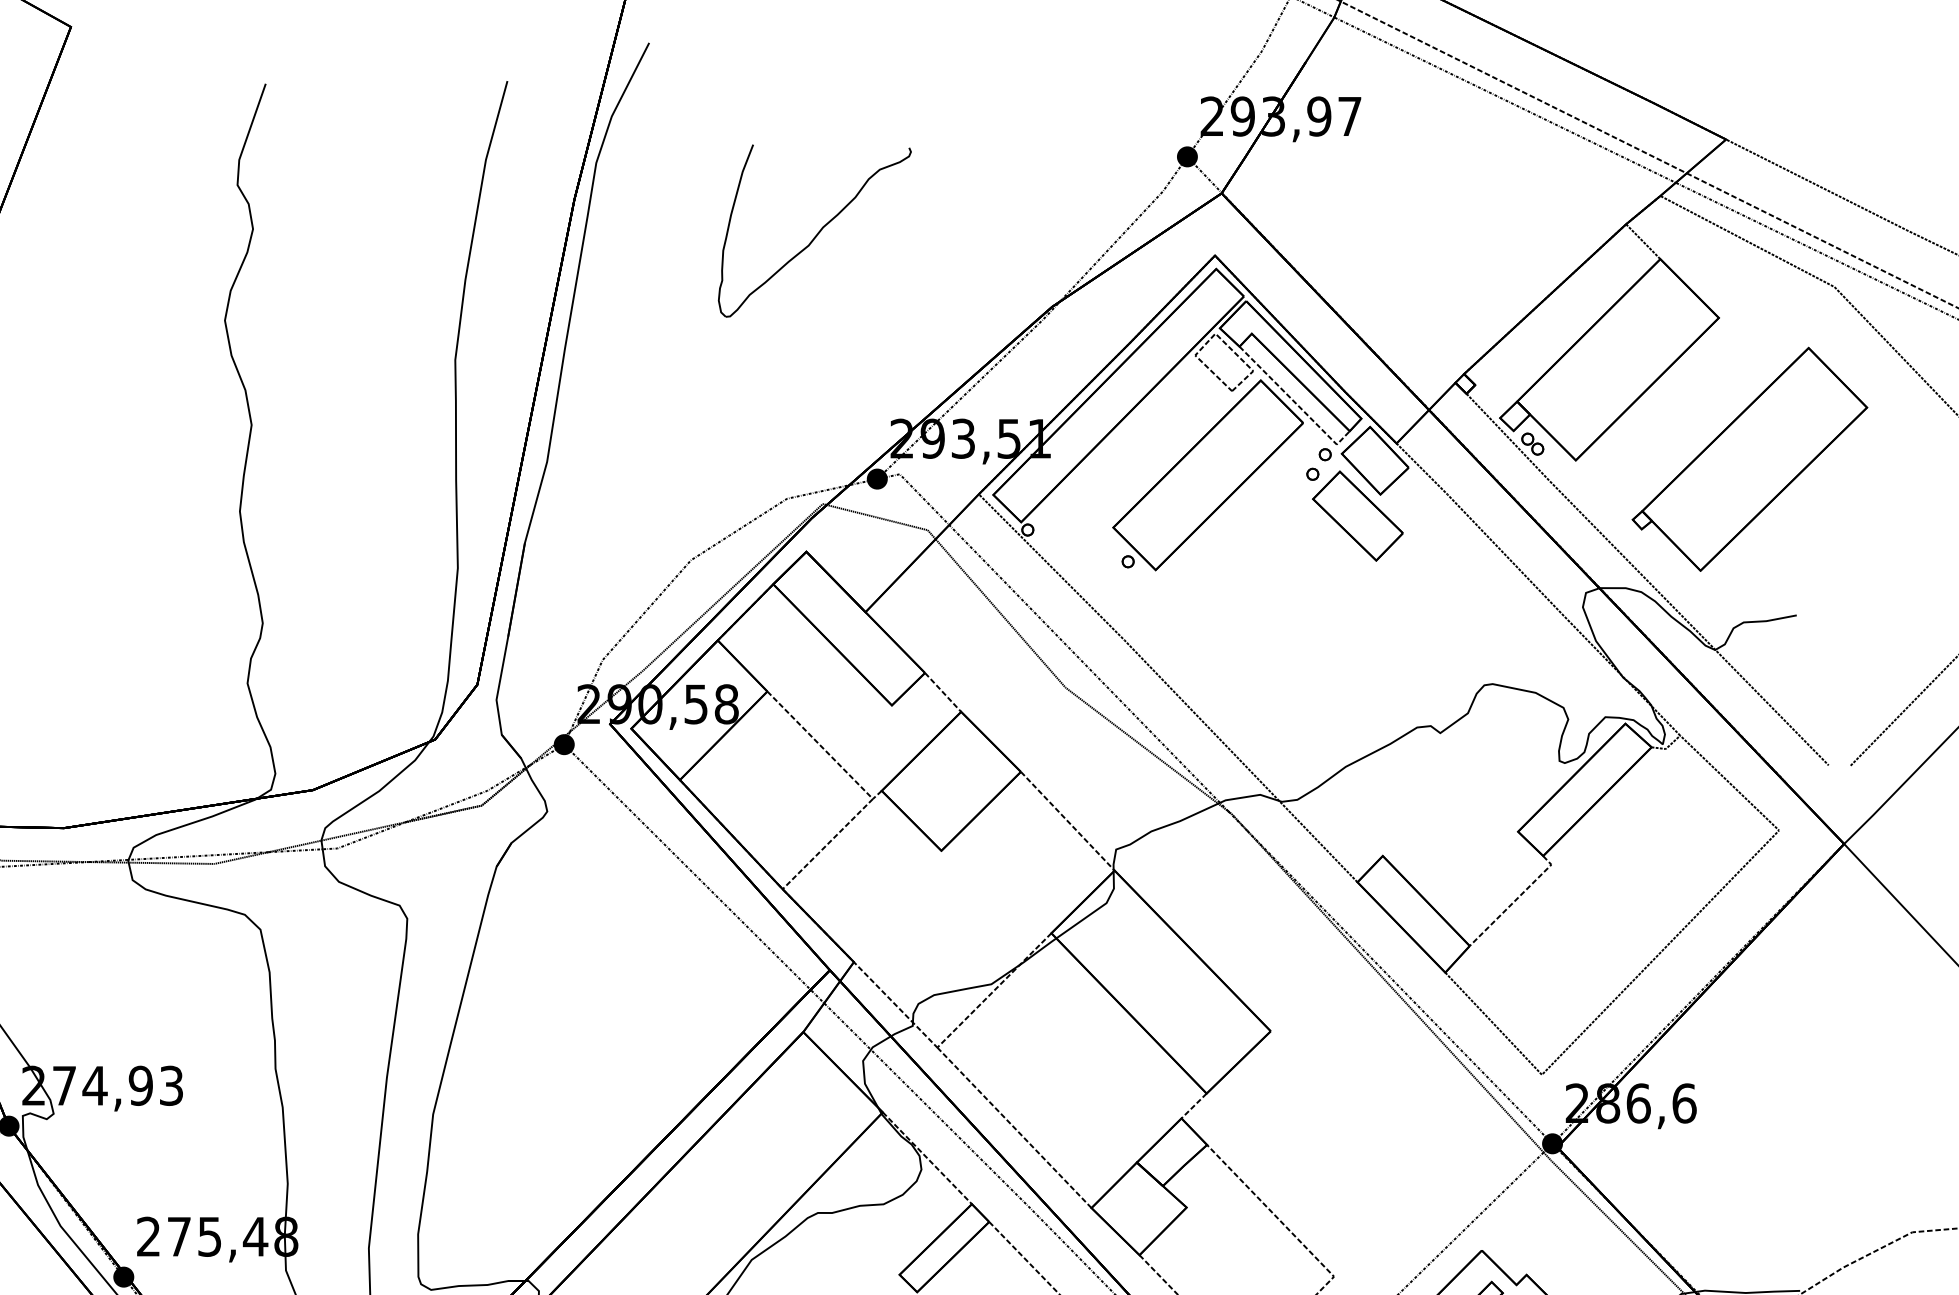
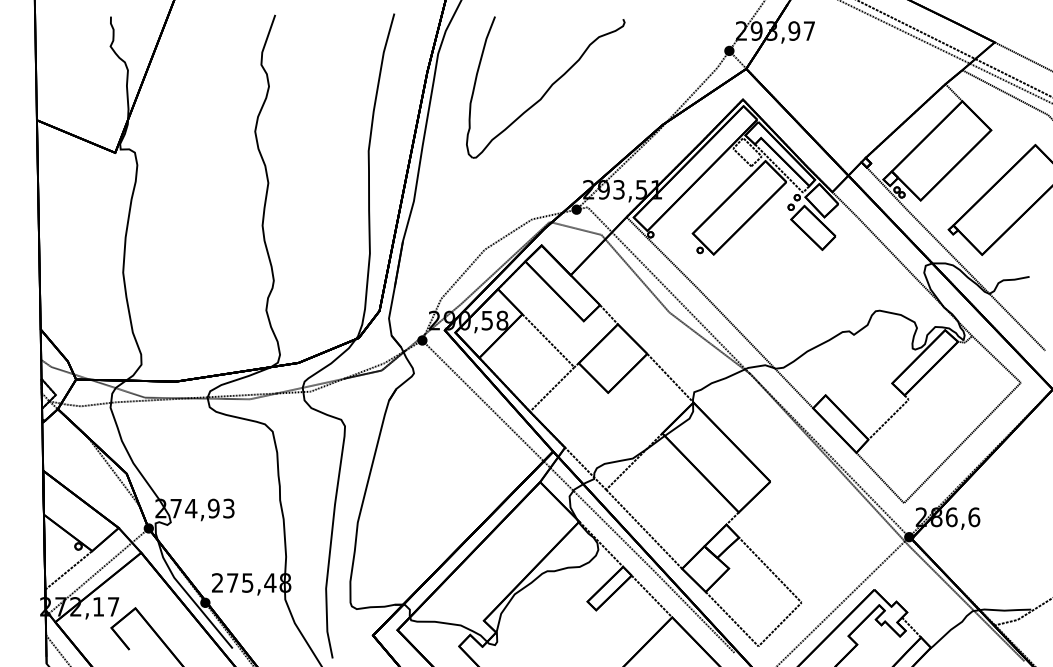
part: (814, 231) -> (545, 87), size x1.67

